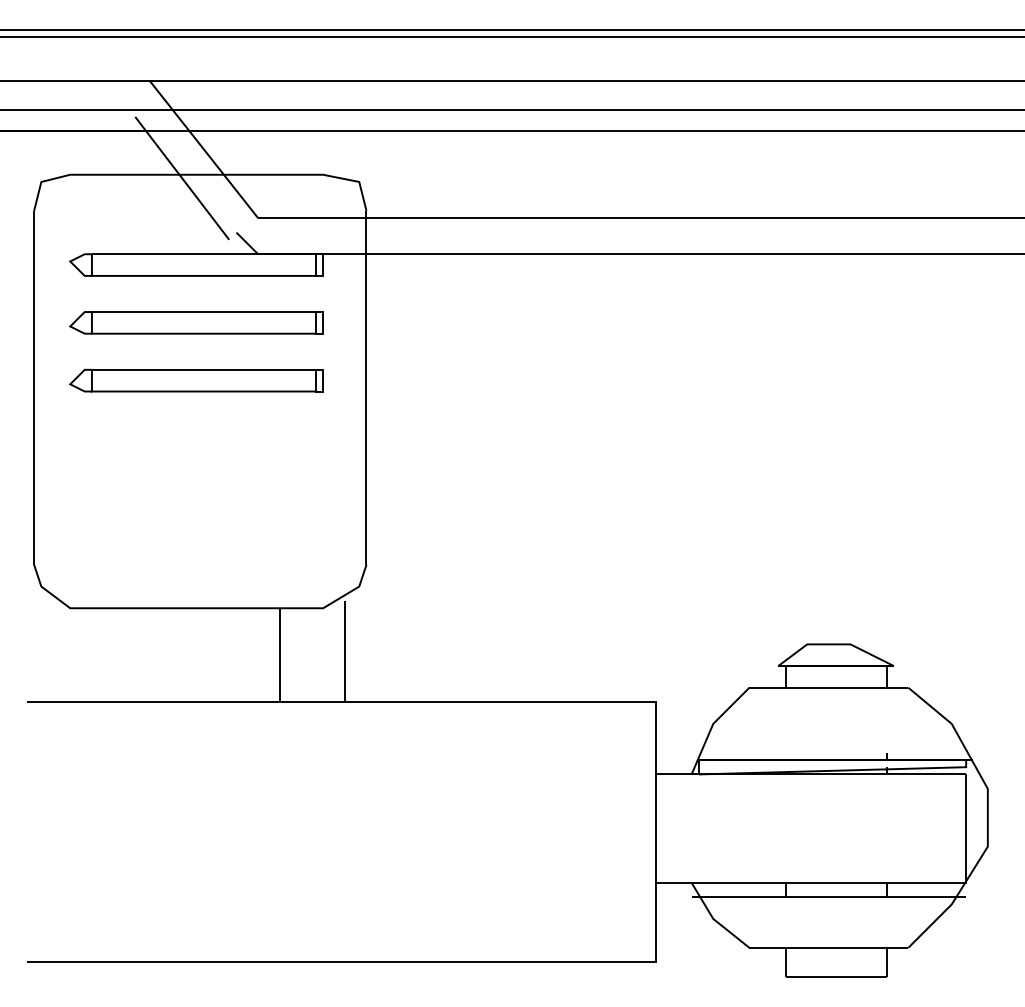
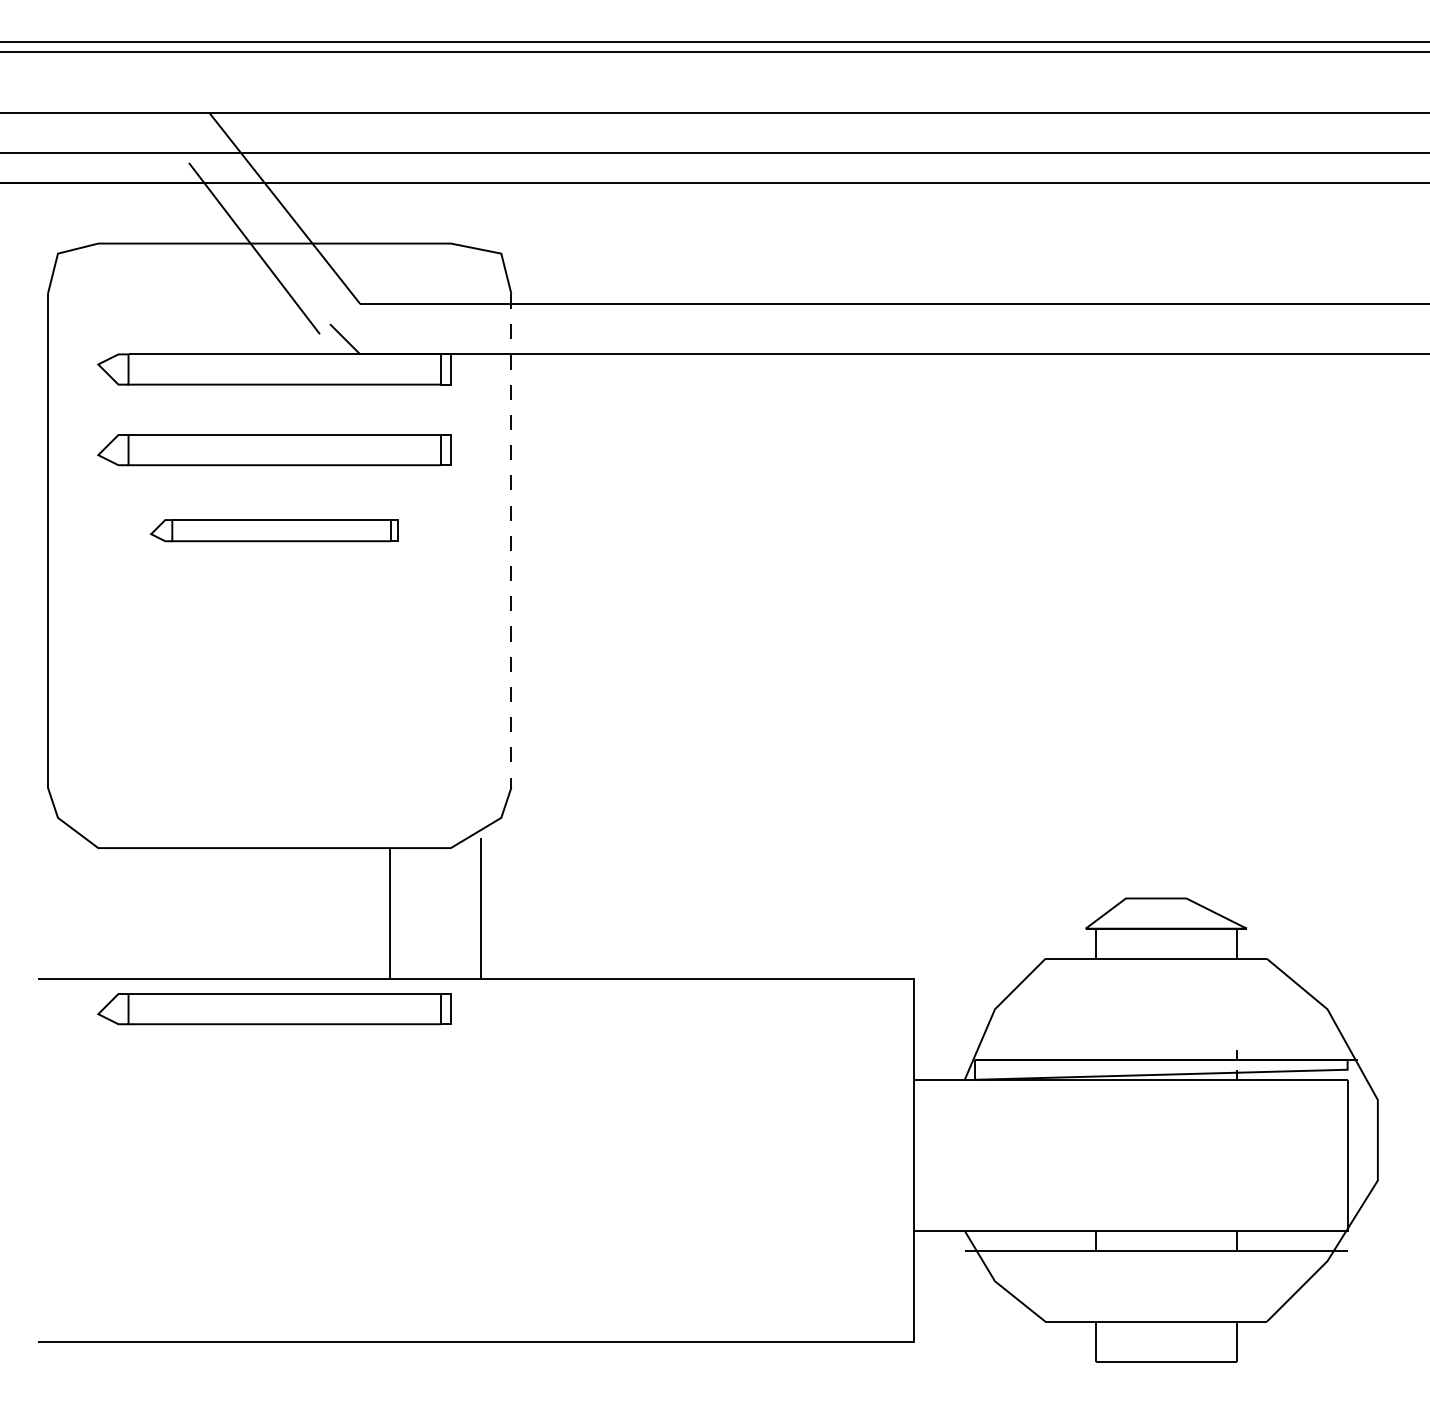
part: (196, 380) -> (274, 530), size x0.7
line: (366, 387) -> (511, 540), solid -> dashed
part: (196, 724) -> (274, 1009), added

